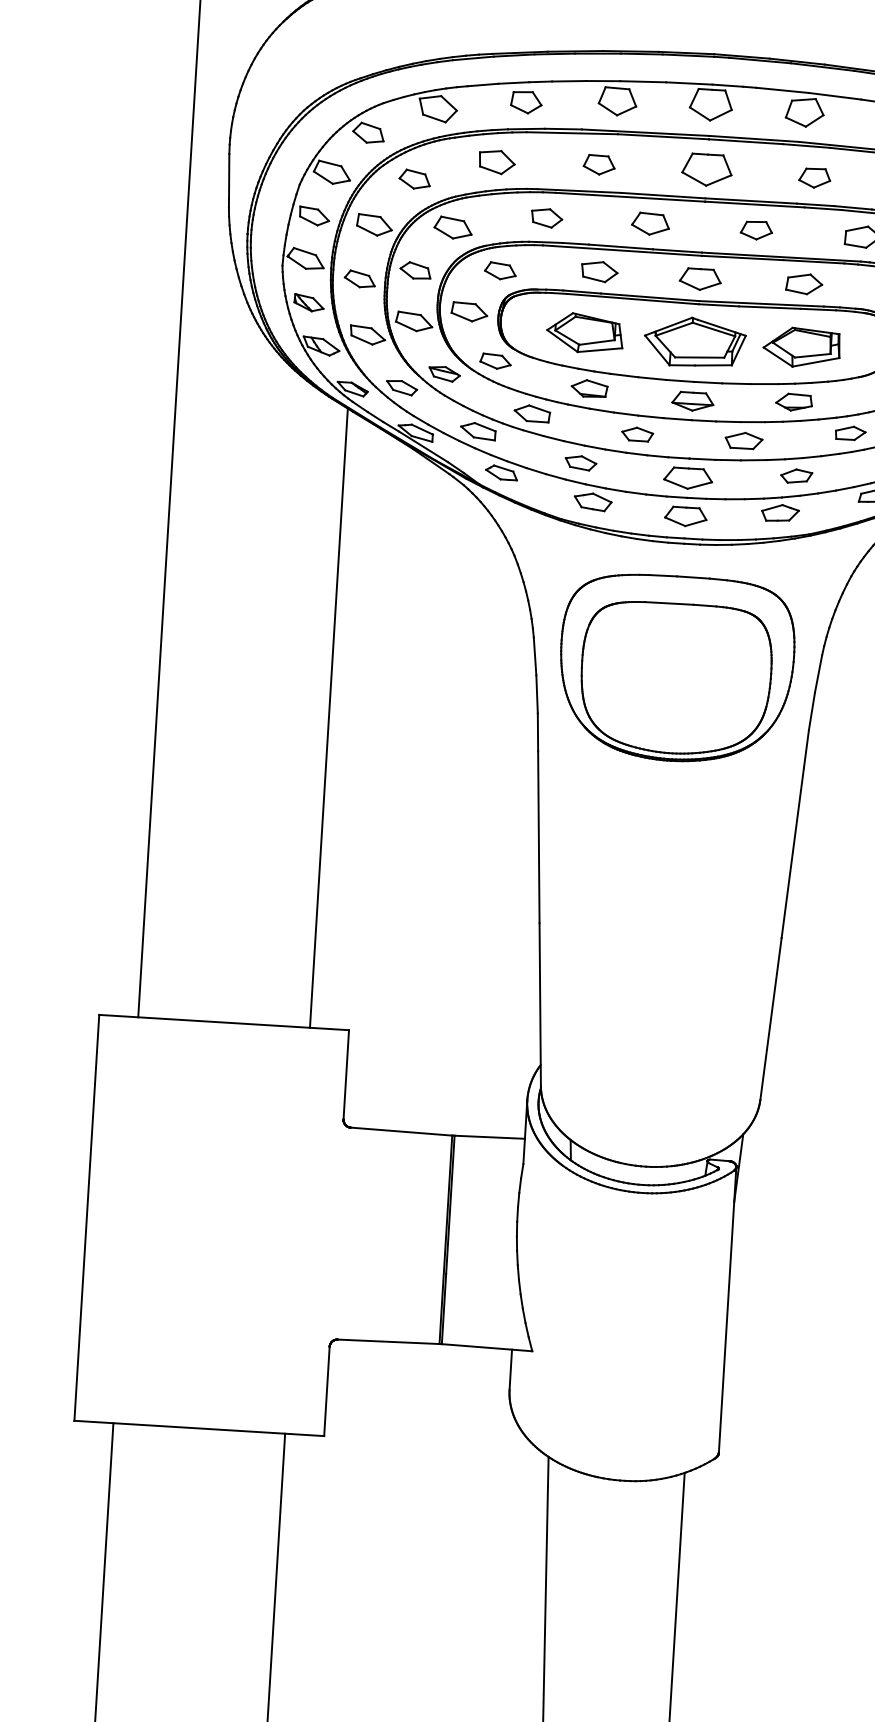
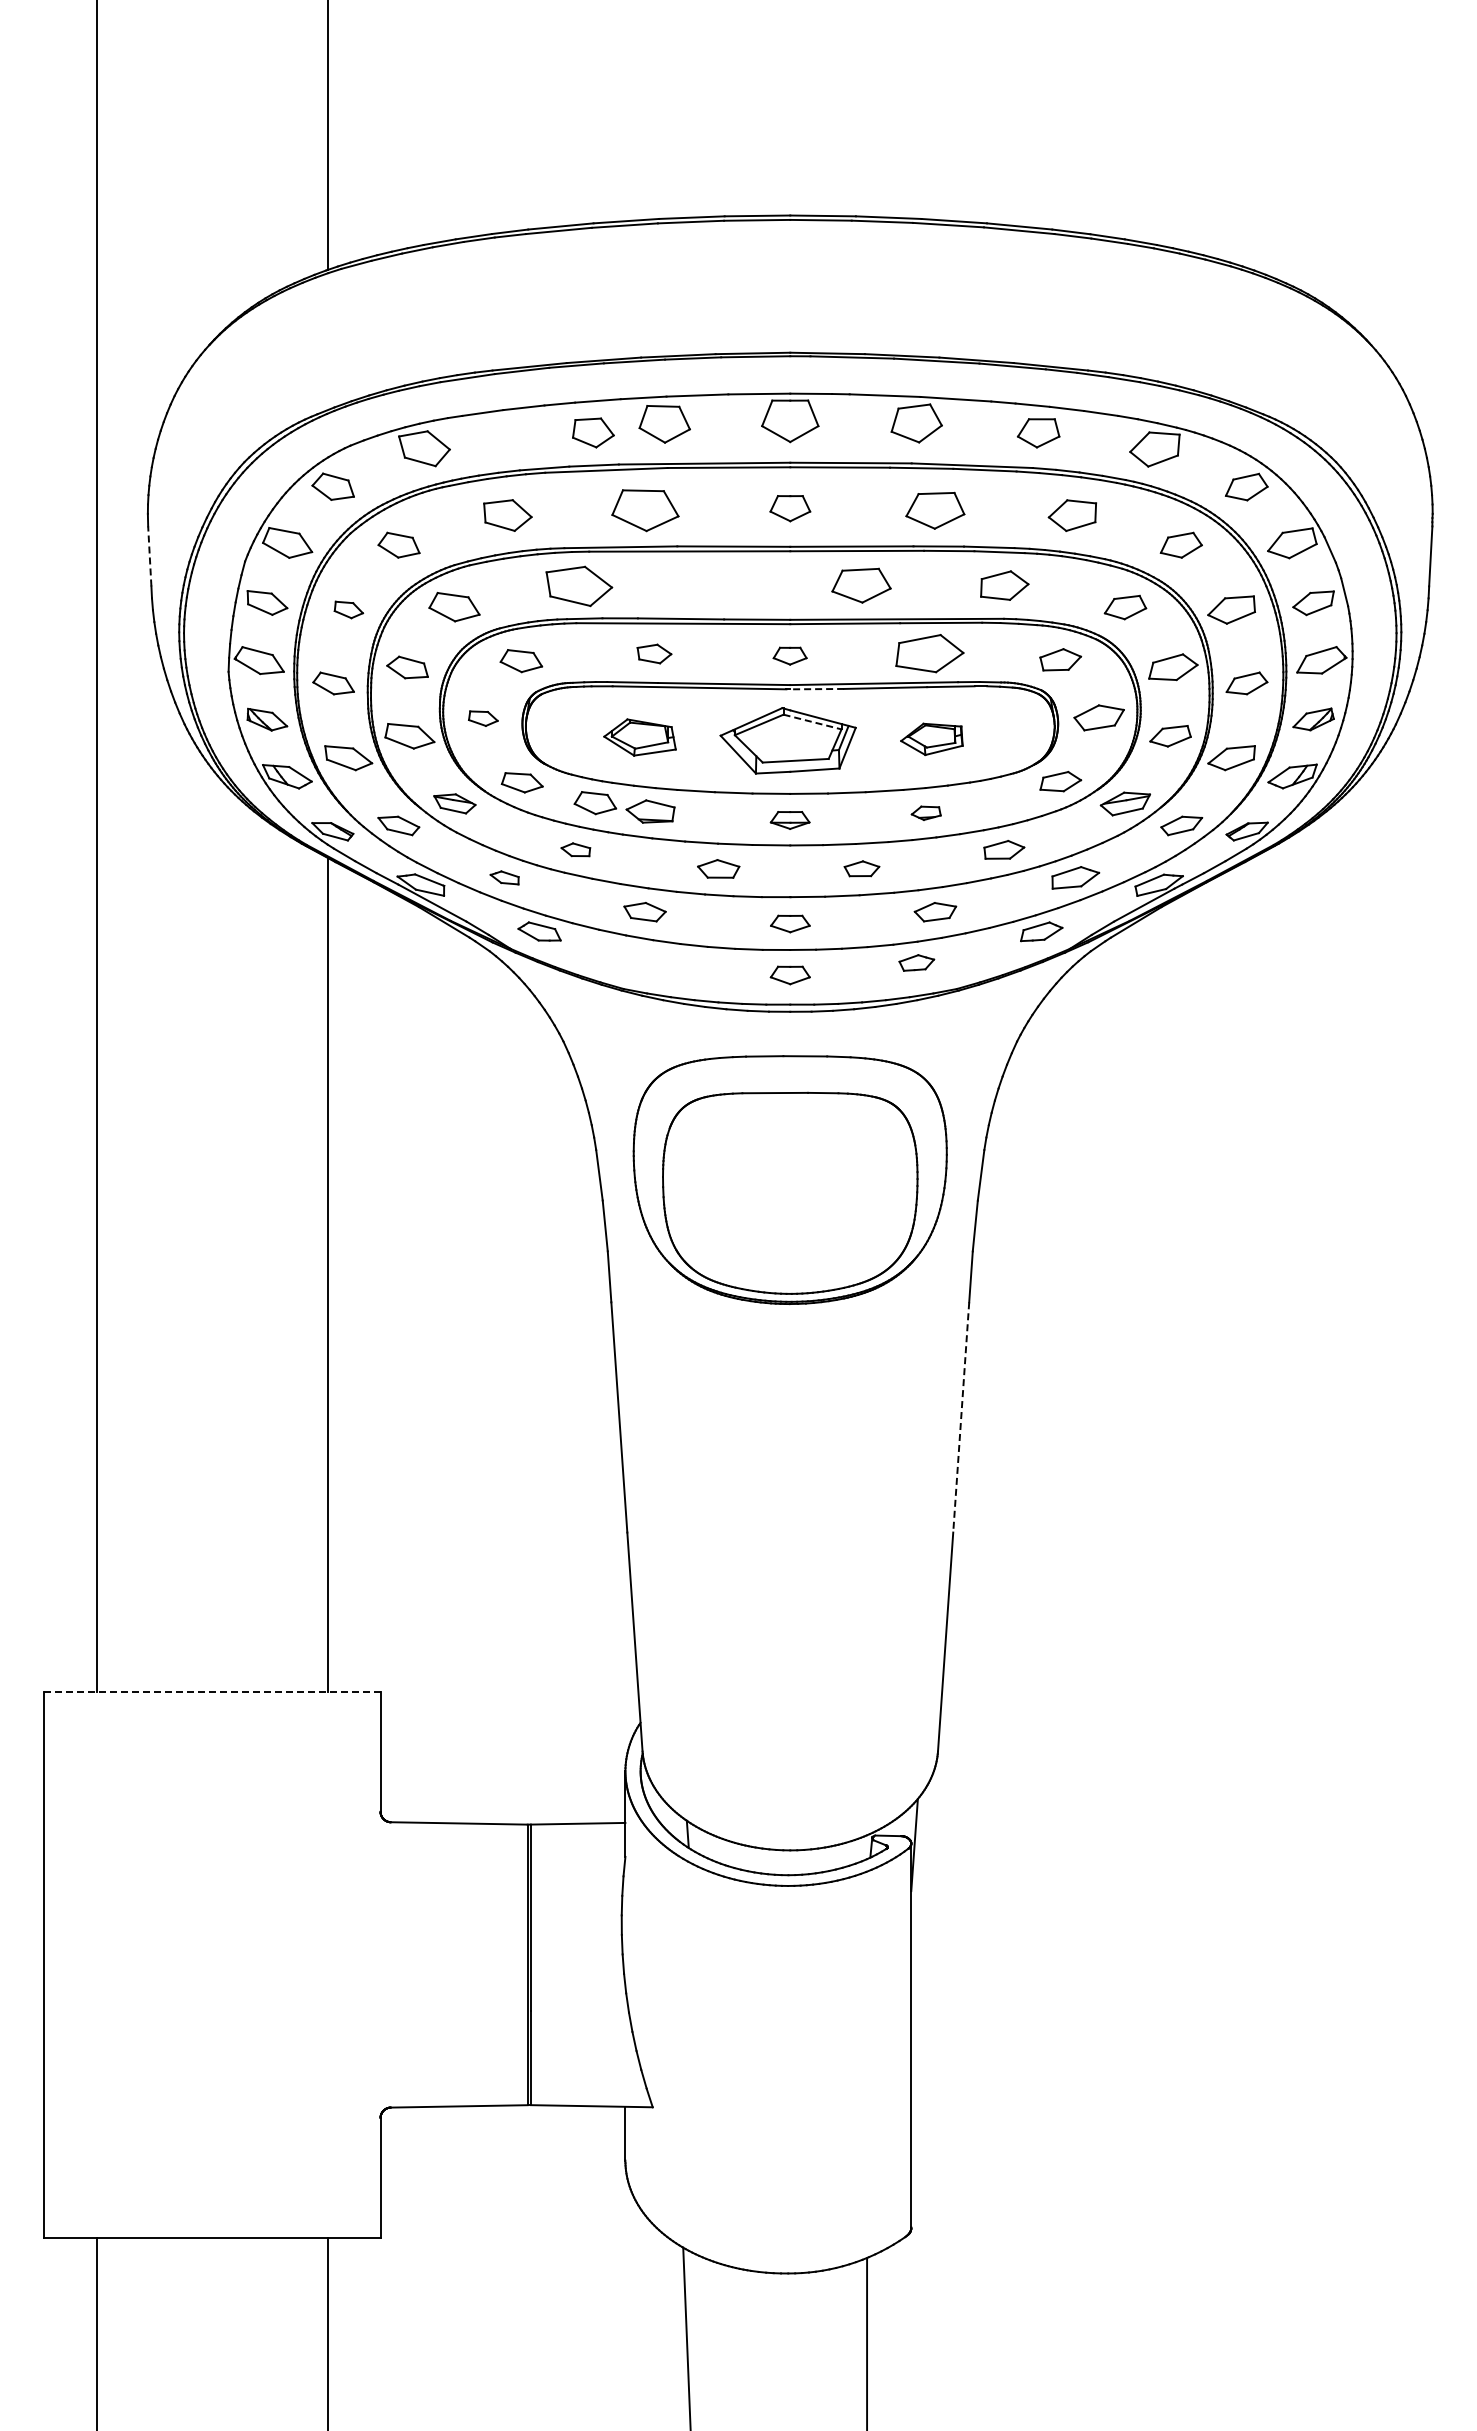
part: (526, 102) -> (593, 432), moved
part: (598, 164) -> (644, 510), size x1.6
part: (707, 169) -> (790, 508), size x0.6
line: (229, 175) -> (149, 555), solid -> dashed
part: (814, 178) -> (935, 510), size x1.4
part: (547, 218) -> (579, 586), size x1.6
part: (650, 223) -> (718, 585), removed
part: (374, 224) -> (348, 609), size x0.6
part: (756, 230) -> (861, 585), size x1.4
part: (599, 271) -> (654, 653), size x0.7
part: (699, 279) -> (789, 656), size x0.6
part: (803, 283) -> (929, 653), size x1.4
line: (719, 305) -> (817, 689), solid -> dashed
part: (469, 311) -> (483, 718), size x0.6
line: (713, 329) -> (812, 722), solid -> dashed
part: (584, 333) -> (639, 737), size x0.7
part: (801, 347) -> (931, 739), size x0.6
part: (549, 380) -> (595, 803), added
part: (692, 401) -> (789, 820), size x0.7
part: (794, 402) -> (926, 813), size x0.6
part: (532, 413) -> (575, 849), size x0.6
part: (478, 431) -> (504, 877), size x0.6
part: (743, 440) -> (861, 868), size x0.7
part: (688, 478) -> (790, 923), size x0.6
part: (593, 502) -> (664, 963), removed
part: (780, 512) -> (916, 962), size x0.7
part: (686, 516) -> (790, 975), size x0.7
line: (793, 852) -> (961, 1417), solid -> dashed
line: (224, 1022) -> (212, 1691), solid -> dashed

